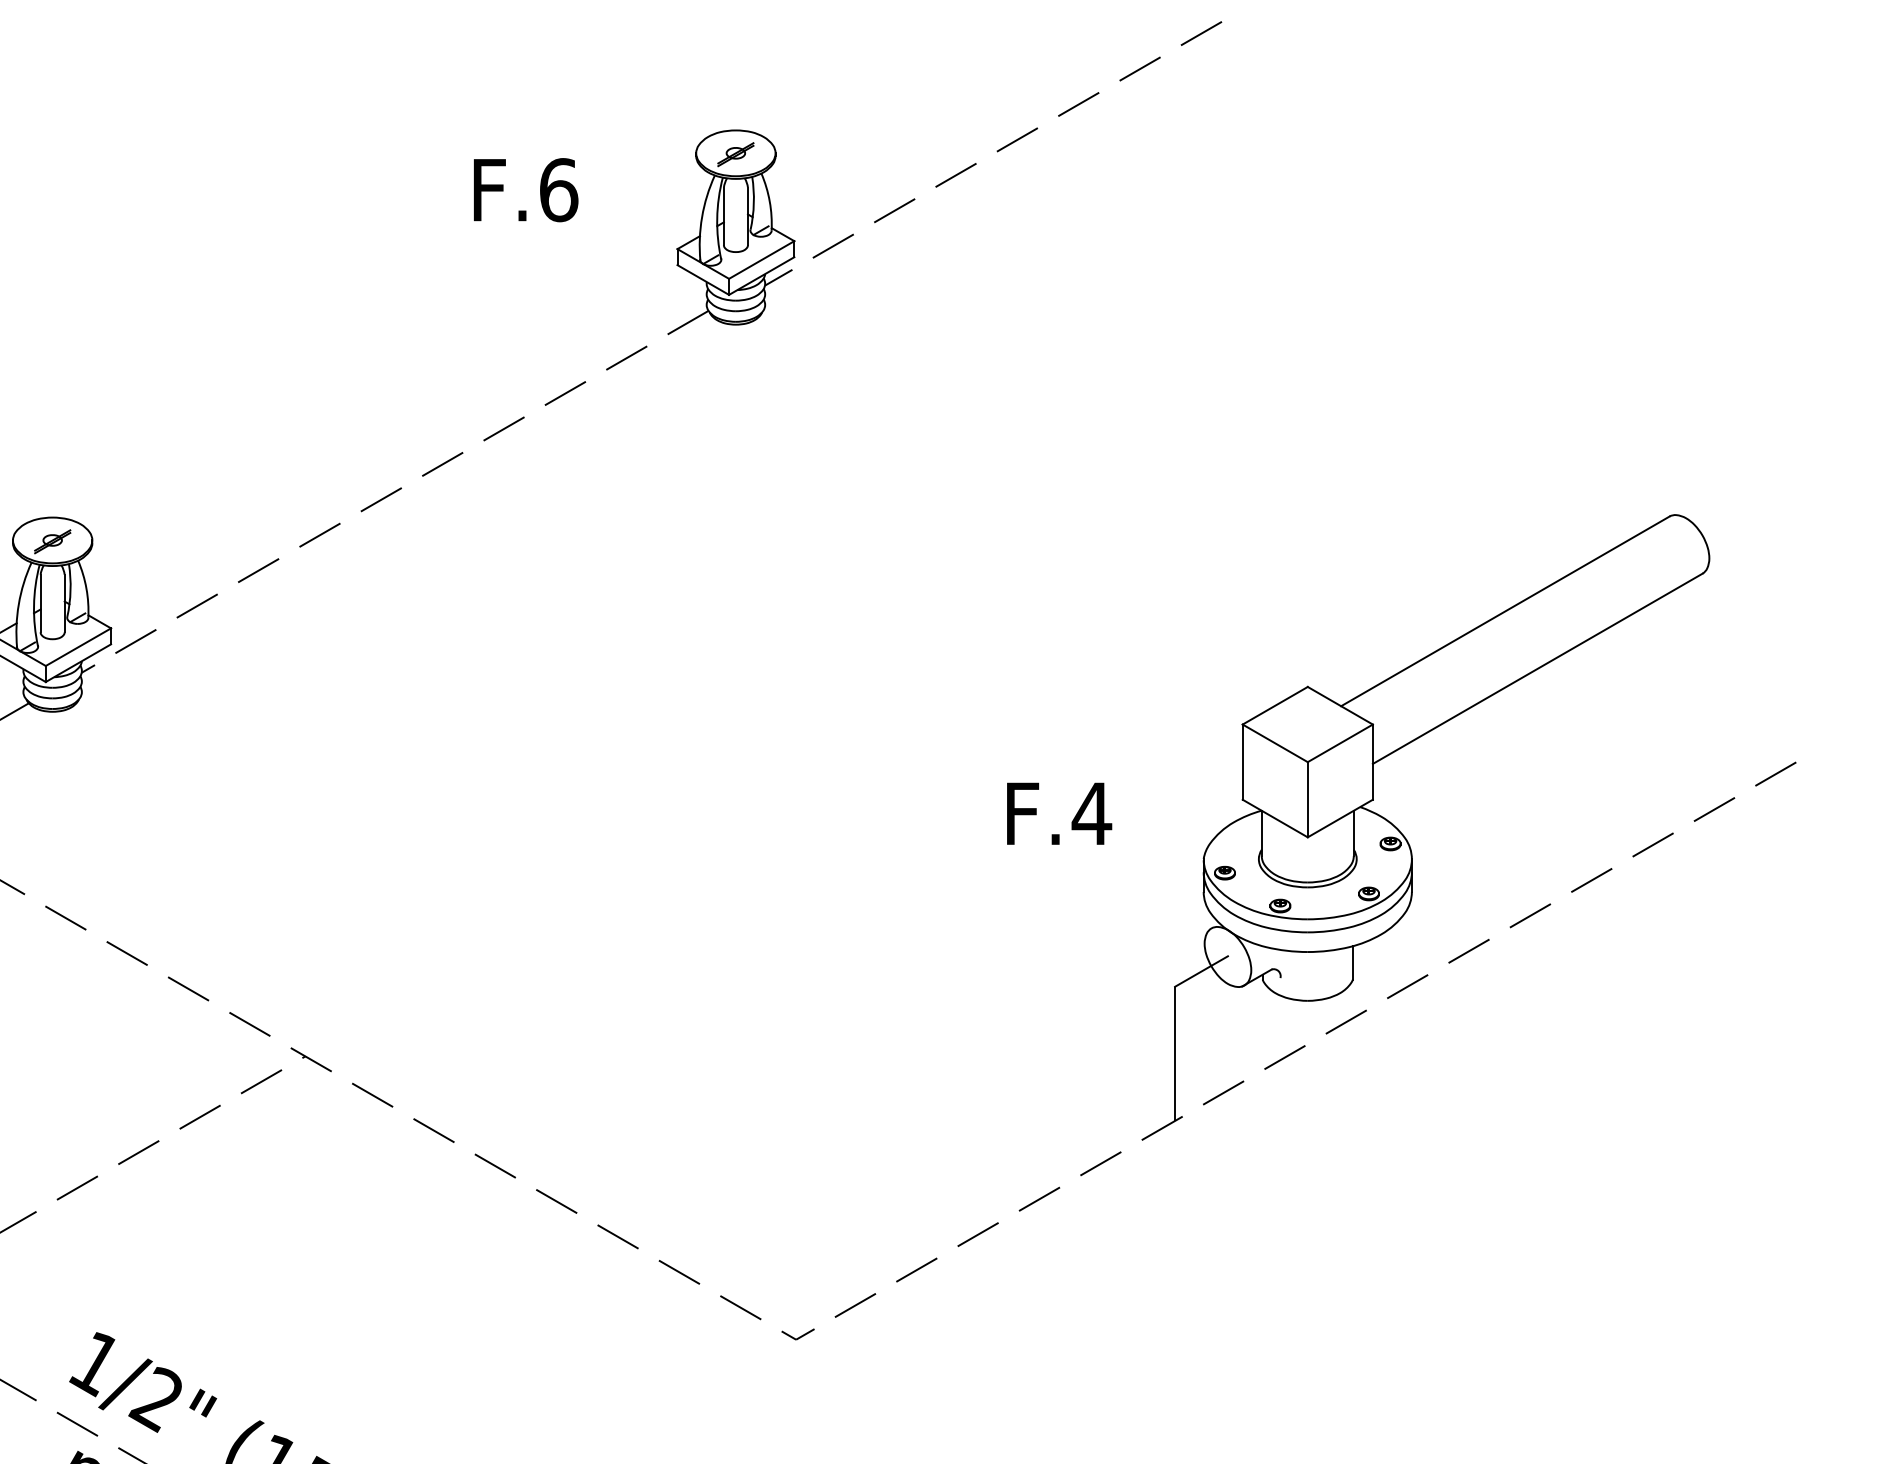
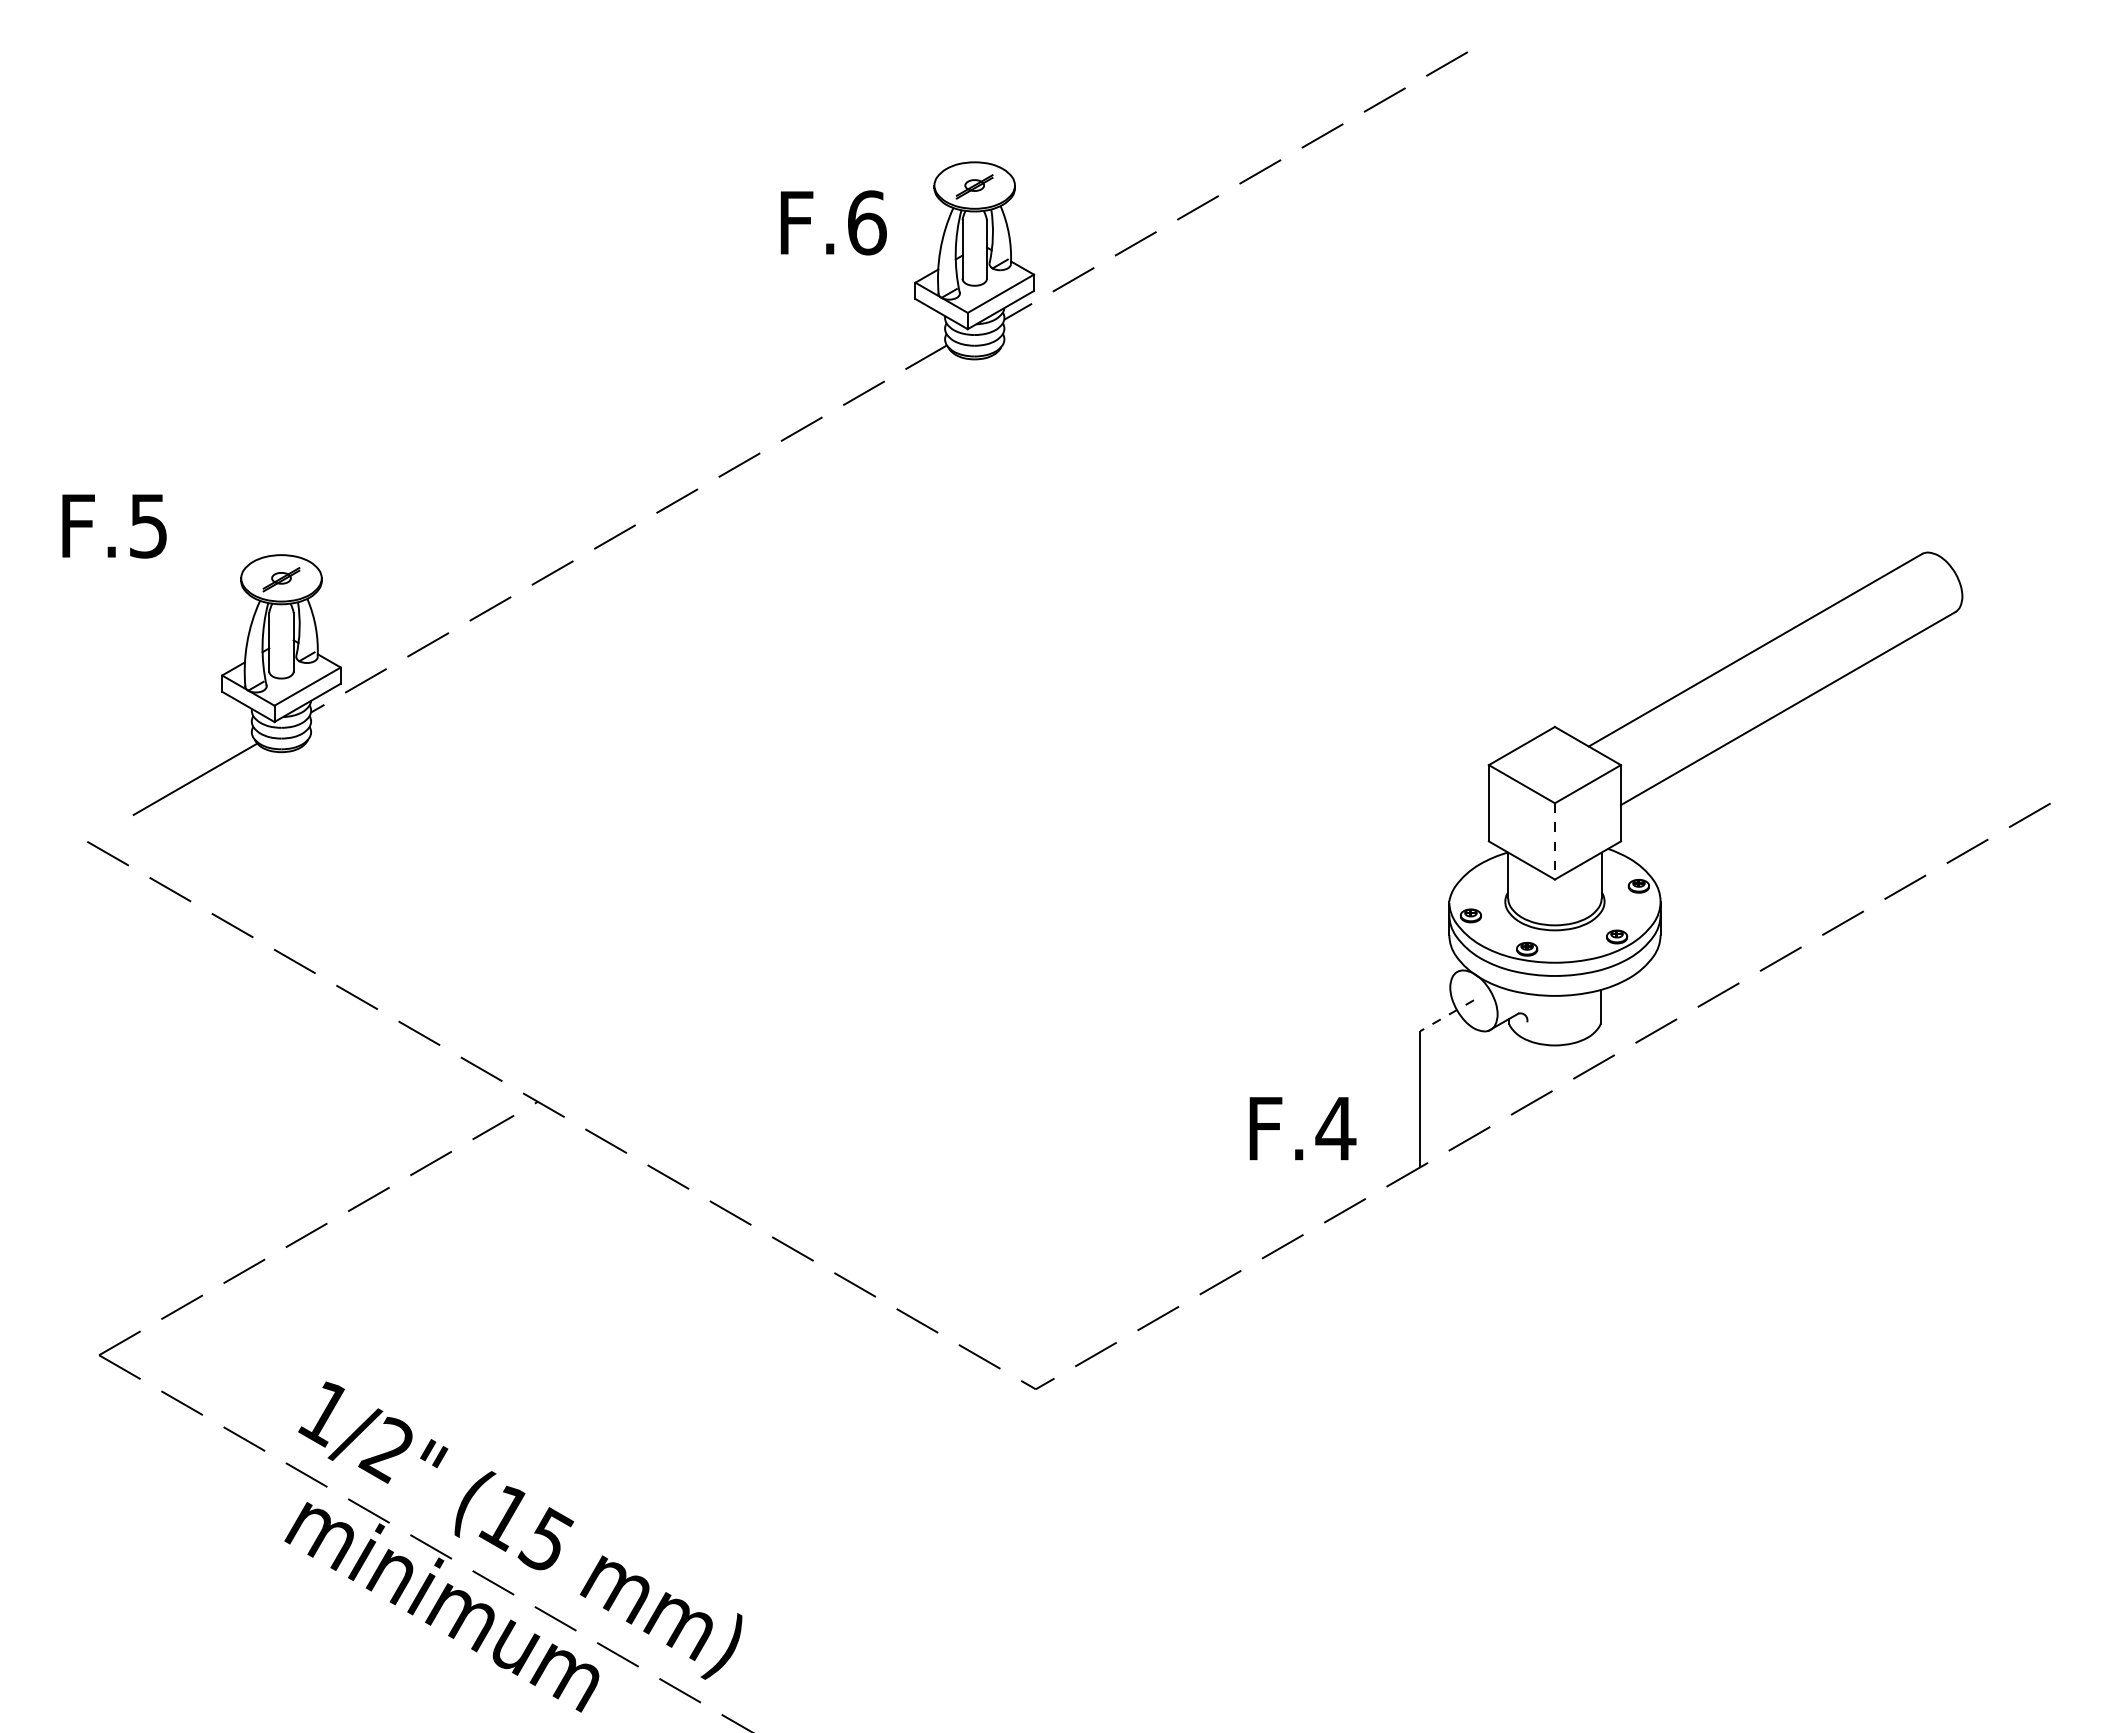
text: (525, 189) -> (833, 222), moved
line: (1307, 799) -> (1554, 841), solid -> dashed
text: (1058, 813) -> (1302, 1128), moved
line: (1201, 971) -> (1447, 1015), solid -> dashed

